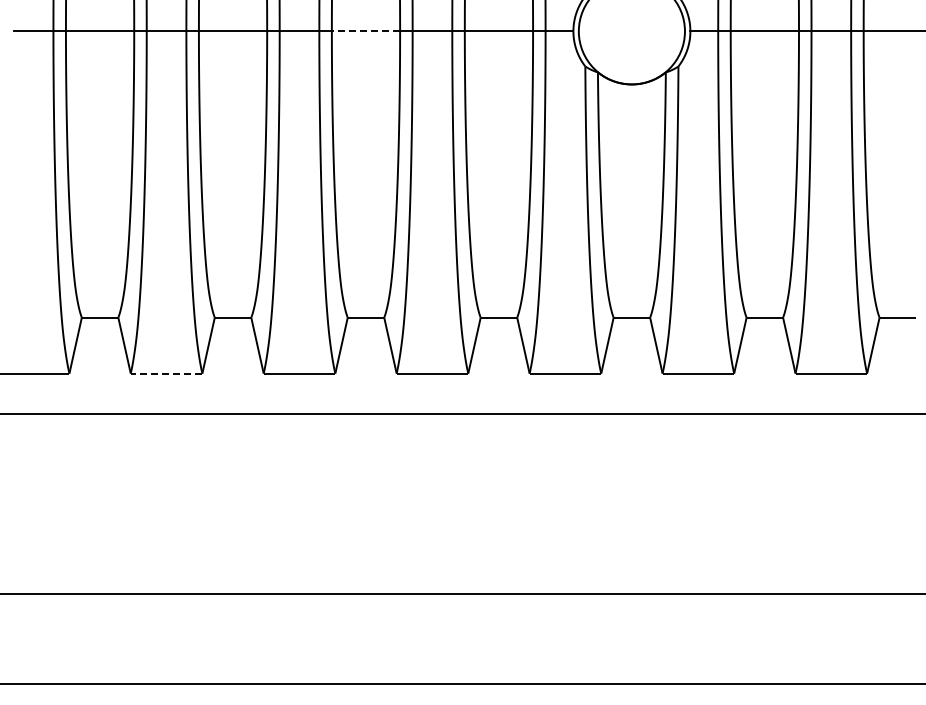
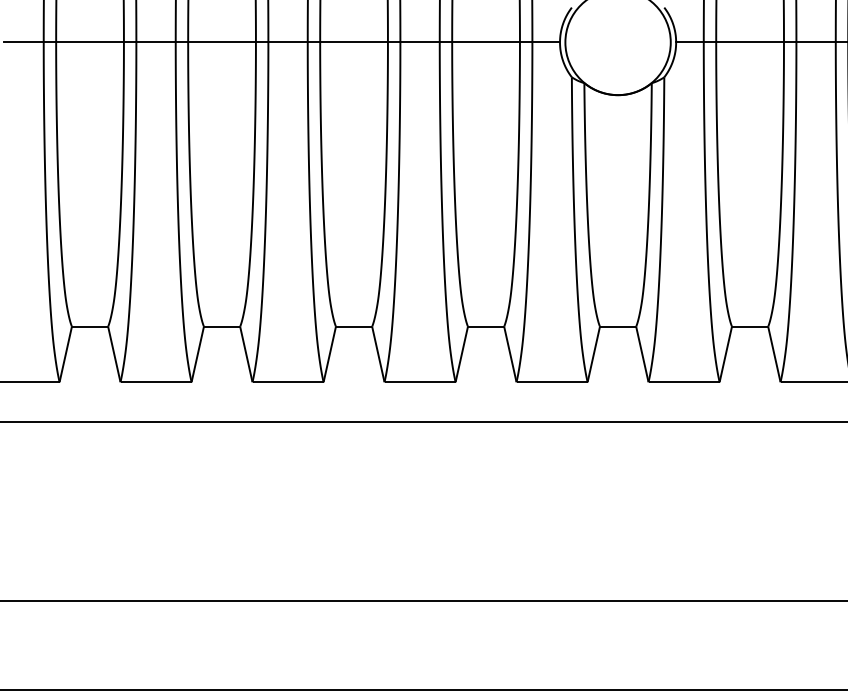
line: (365, 31) -> (353, 42), dashed -> solid
line: (167, 373) -> (156, 382), dashed -> solid

